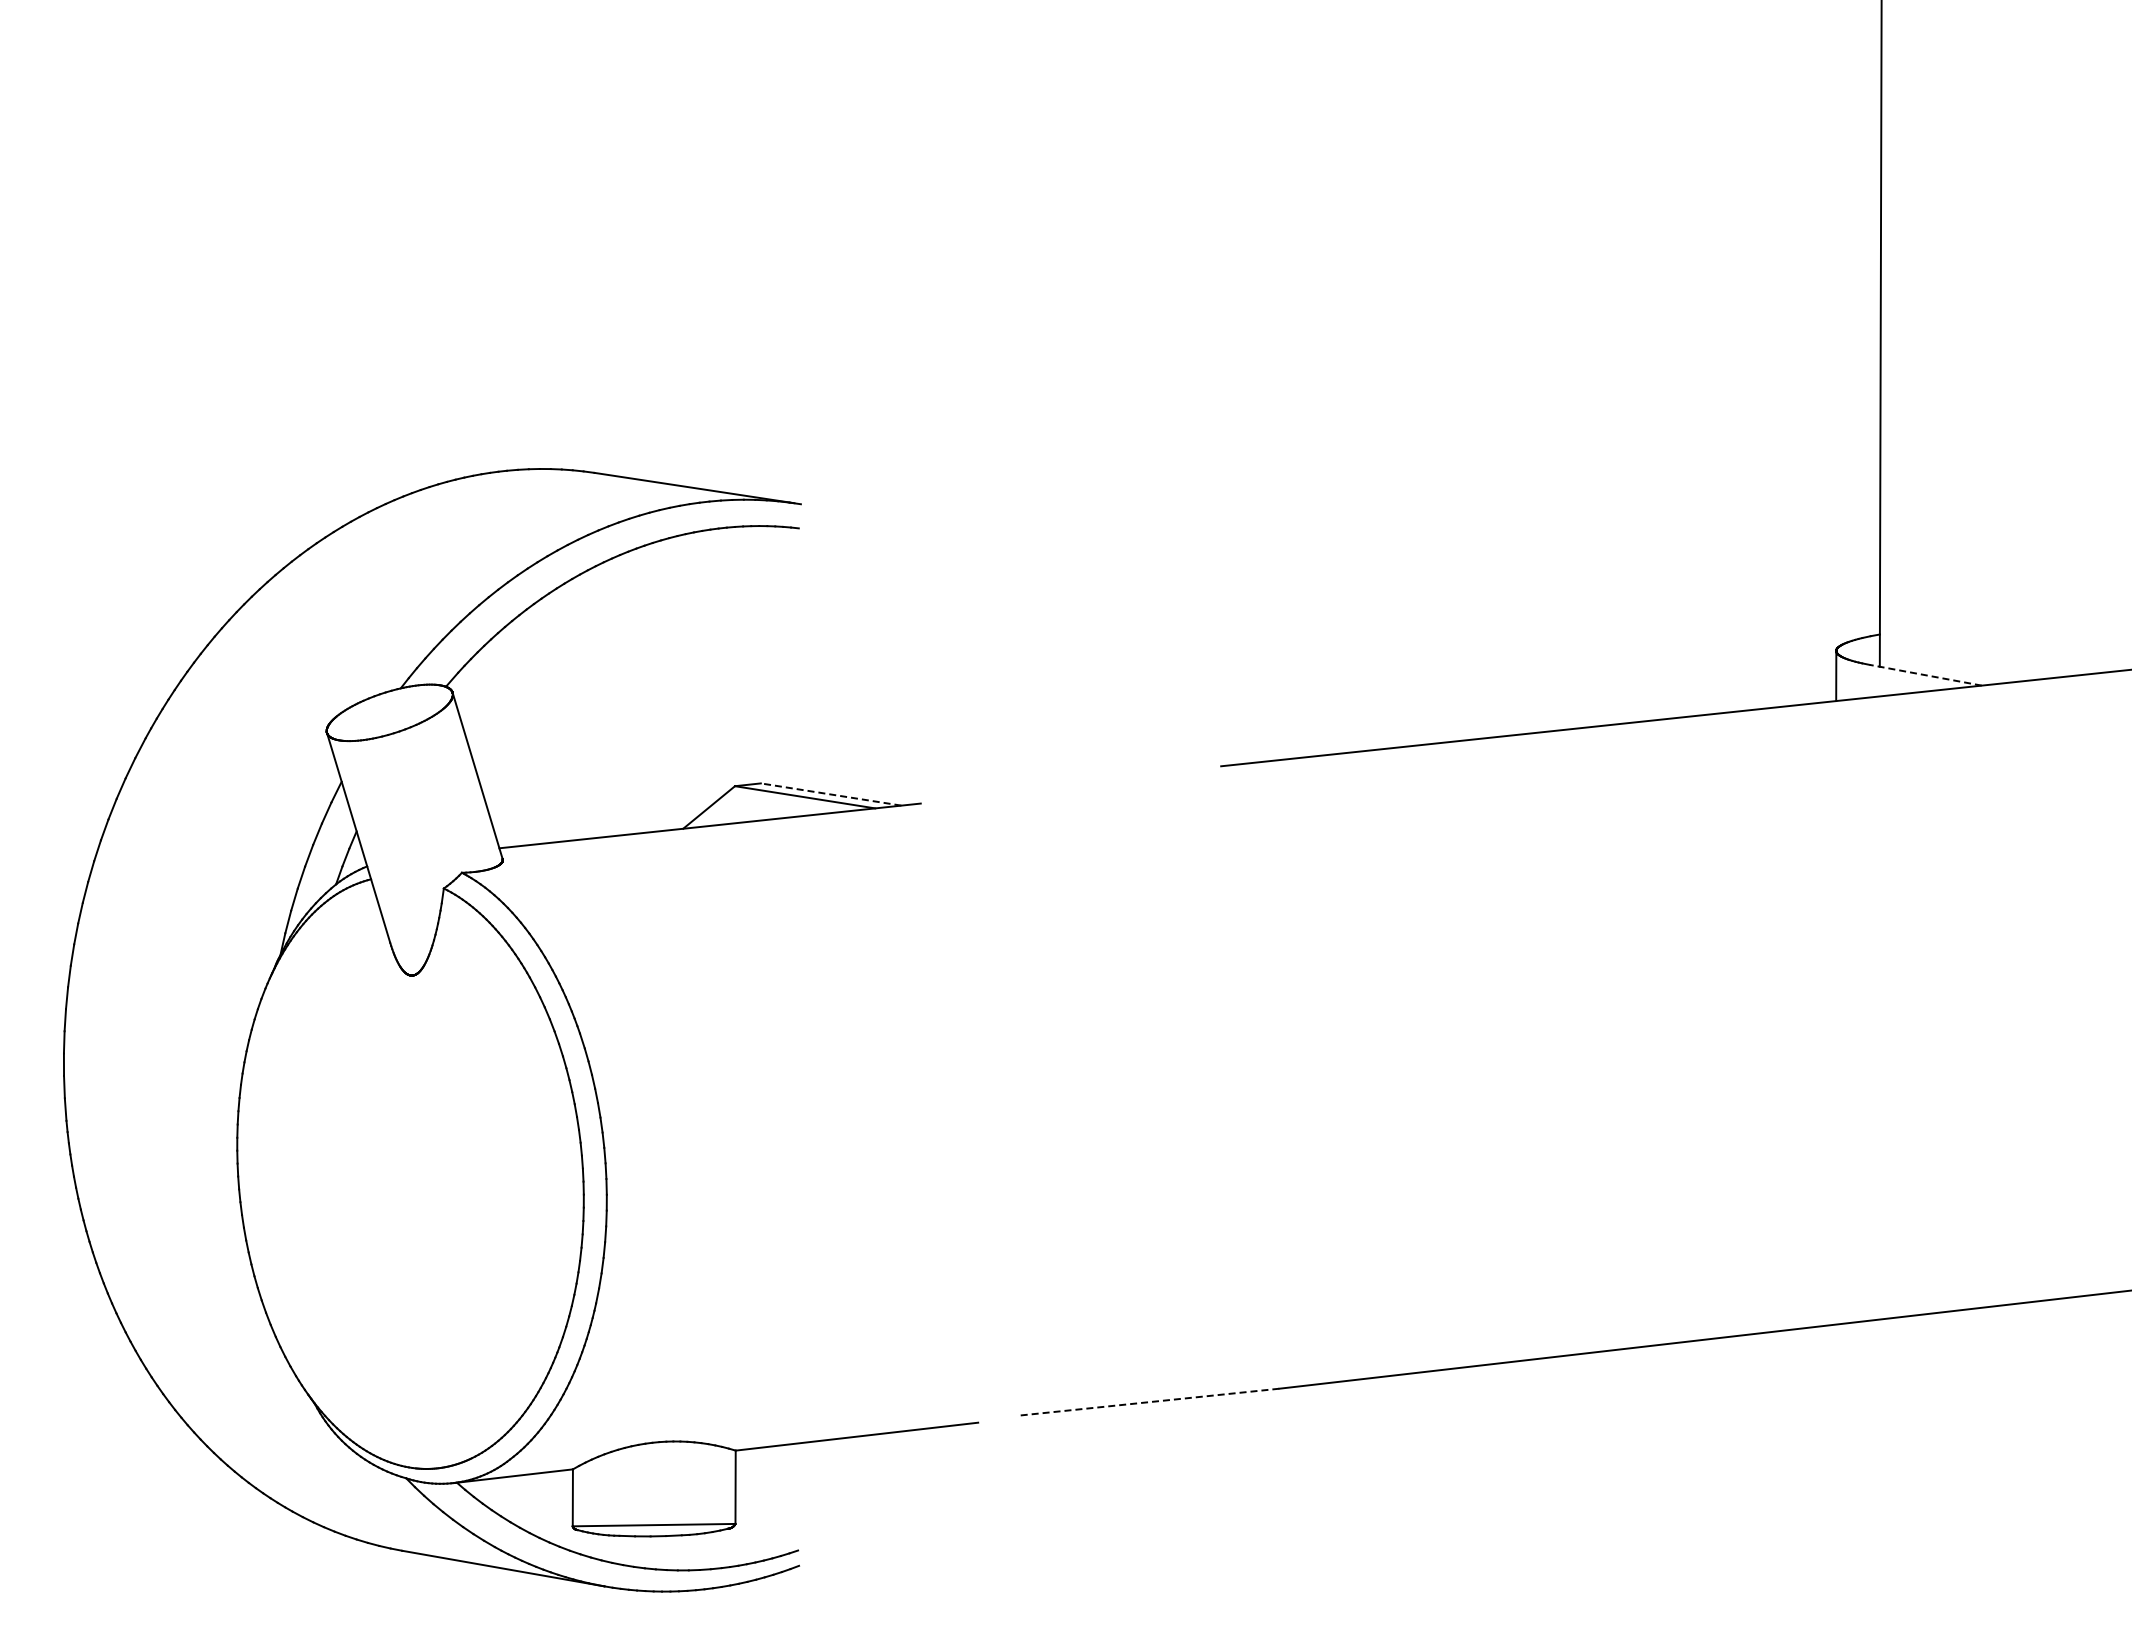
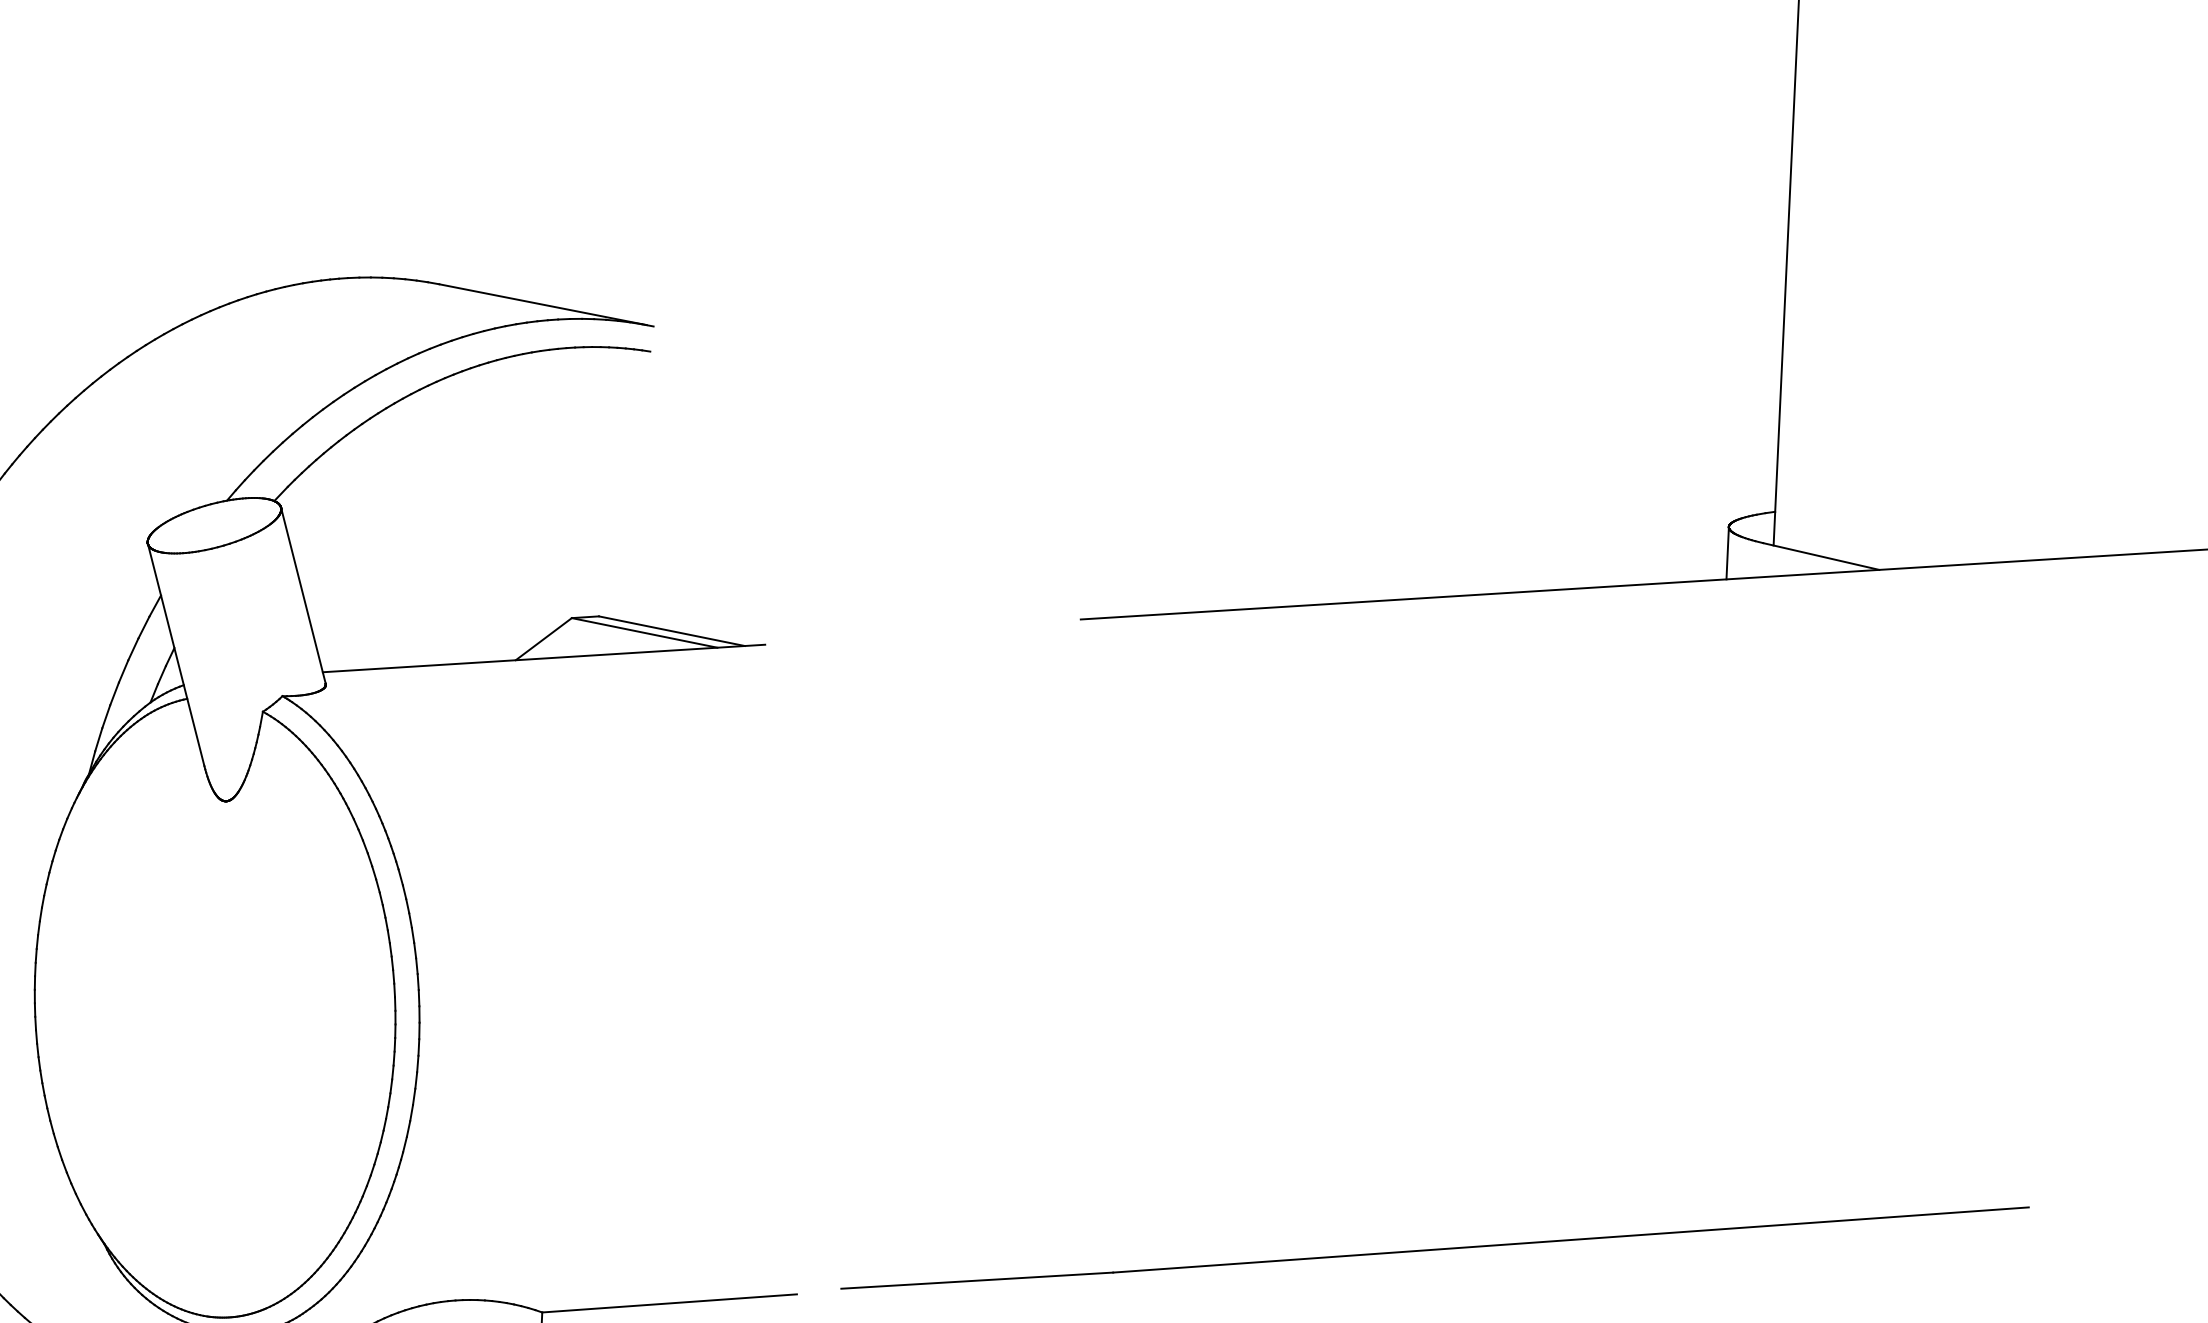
line: (1925, 675) -> (1820, 556), dashed -> solid
line: (830, 794) -> (671, 631), dashed -> solid
line: (1149, 1402) -> (976, 1281), dashed -> solid

